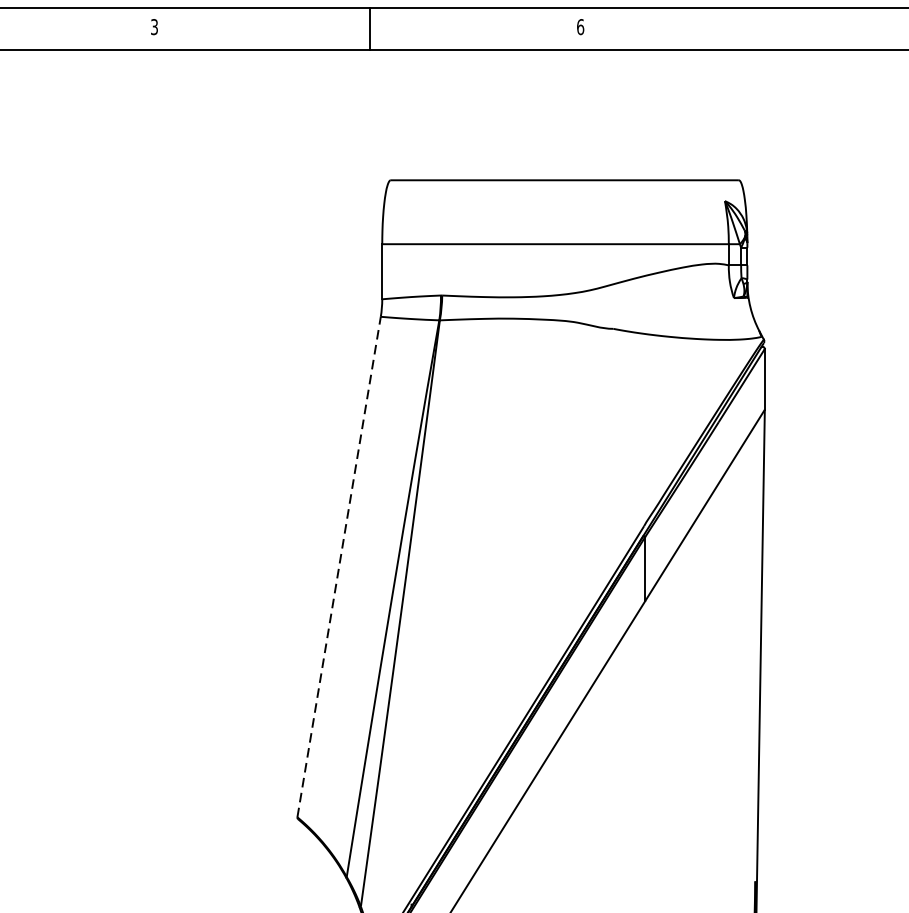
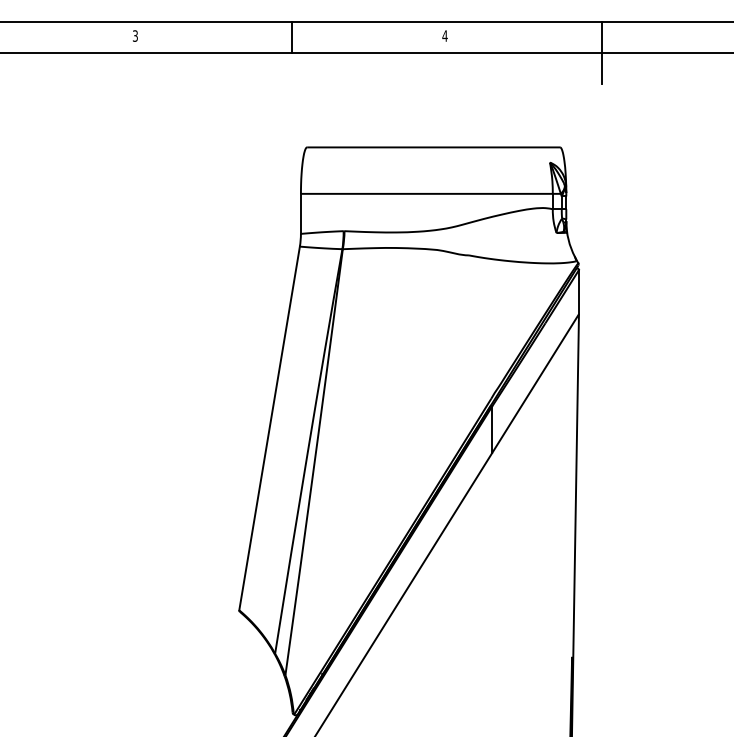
text: (579, 26) -> (444, 35), 6 -> 4
line: (795, 51) -> (601, 53), added
line: (338, 565) -> (269, 427), dashed -> solid

